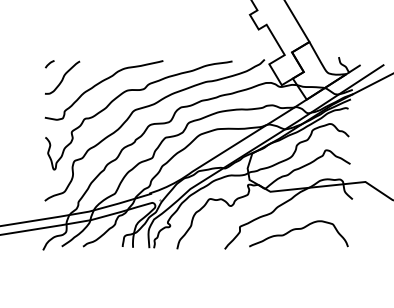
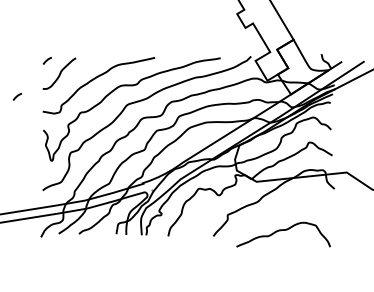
curve: (17, 101) -> (16, 96), added
curve: (298, 229) -> (283, 230), moved

